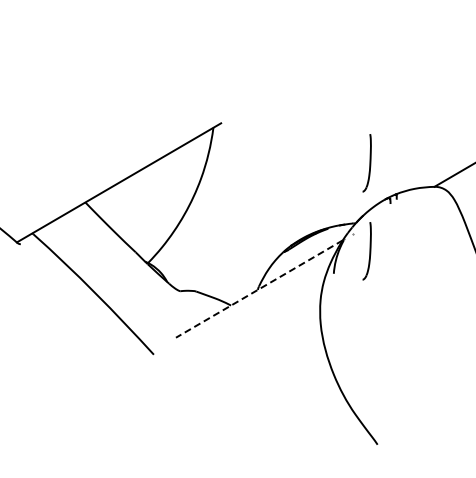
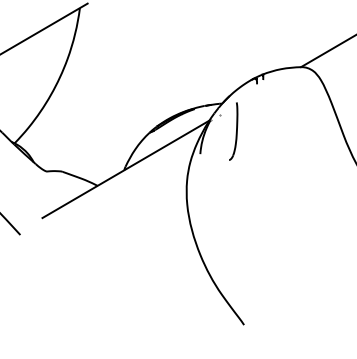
part: (366, 163) -> (233, 43), removed
line: (259, 289) -> (126, 169), dashed -> solid

